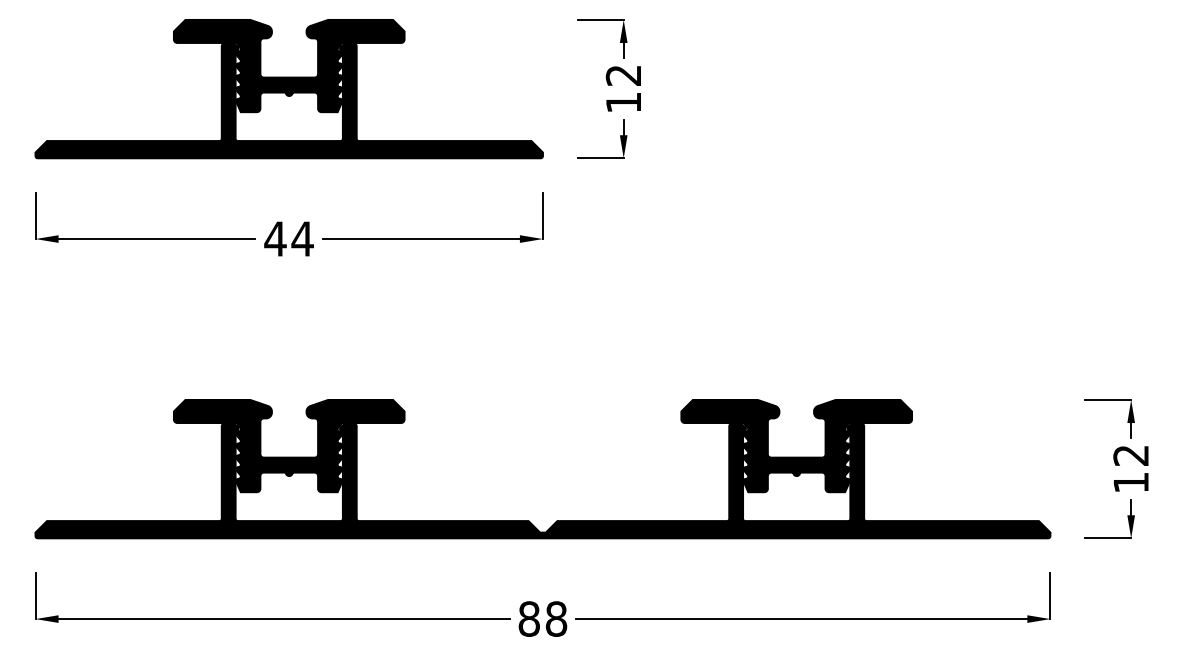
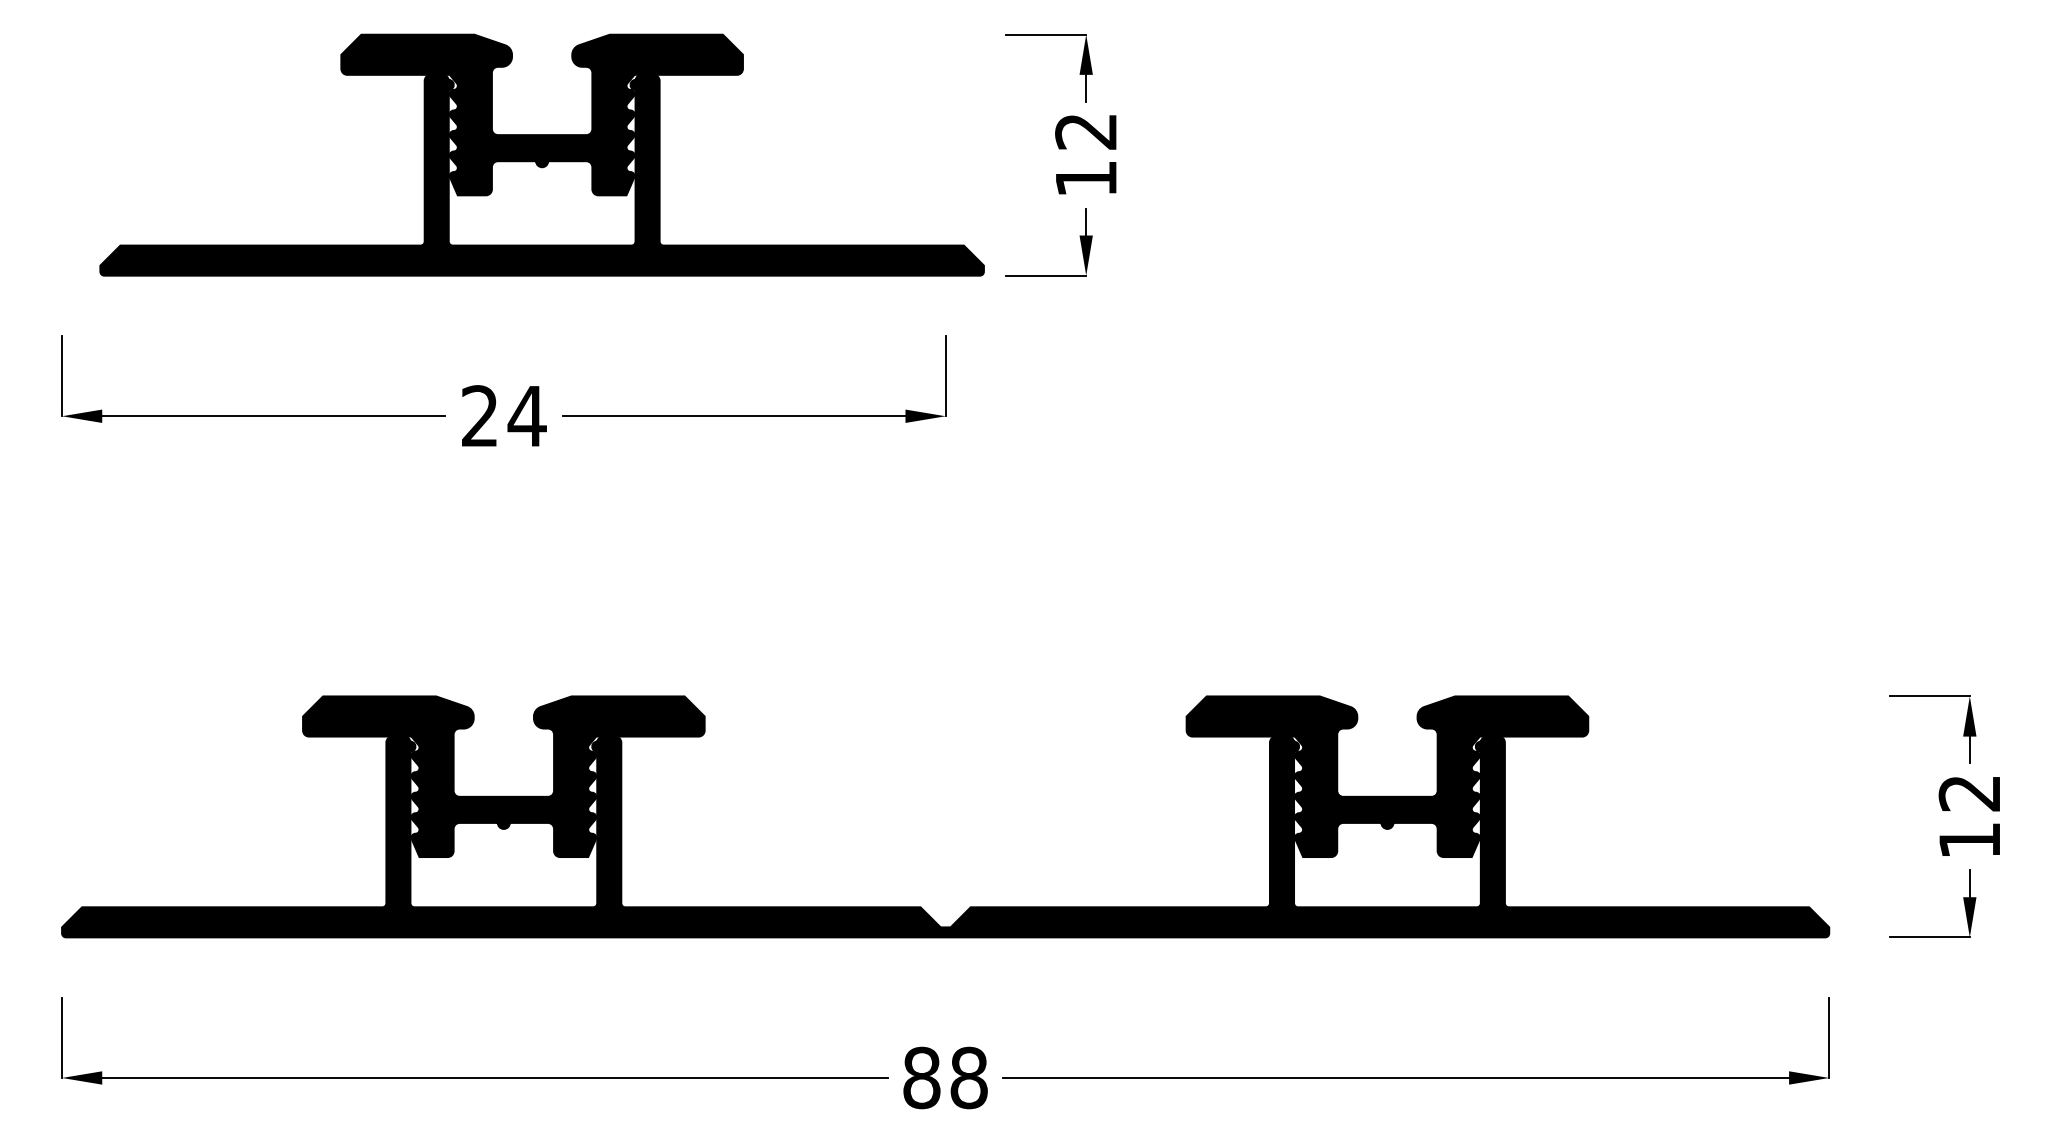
part: (288, 89) -> (540, 155), moved
text: (275, 238) -> (479, 415), 44 -> 24

